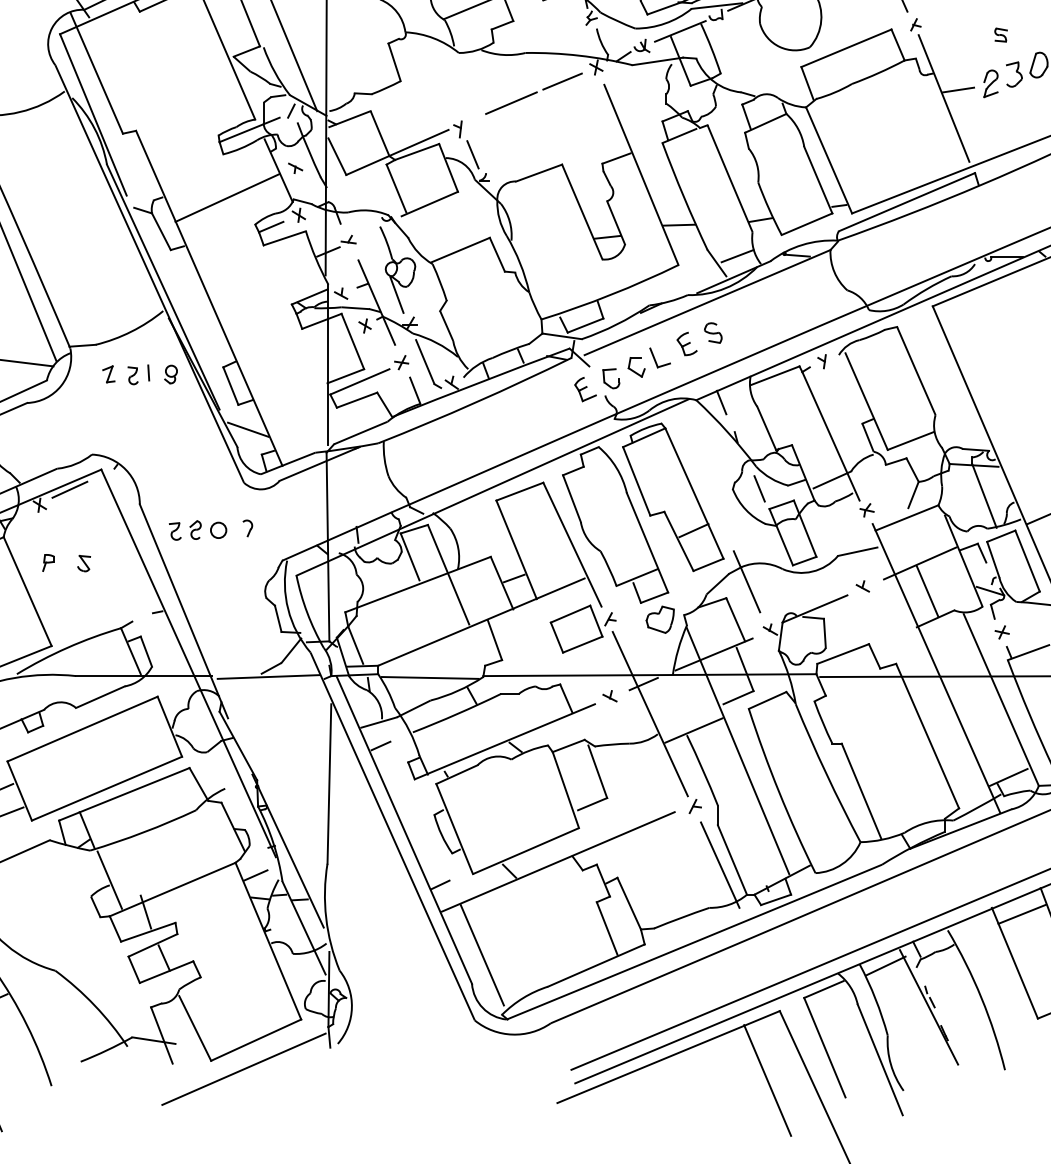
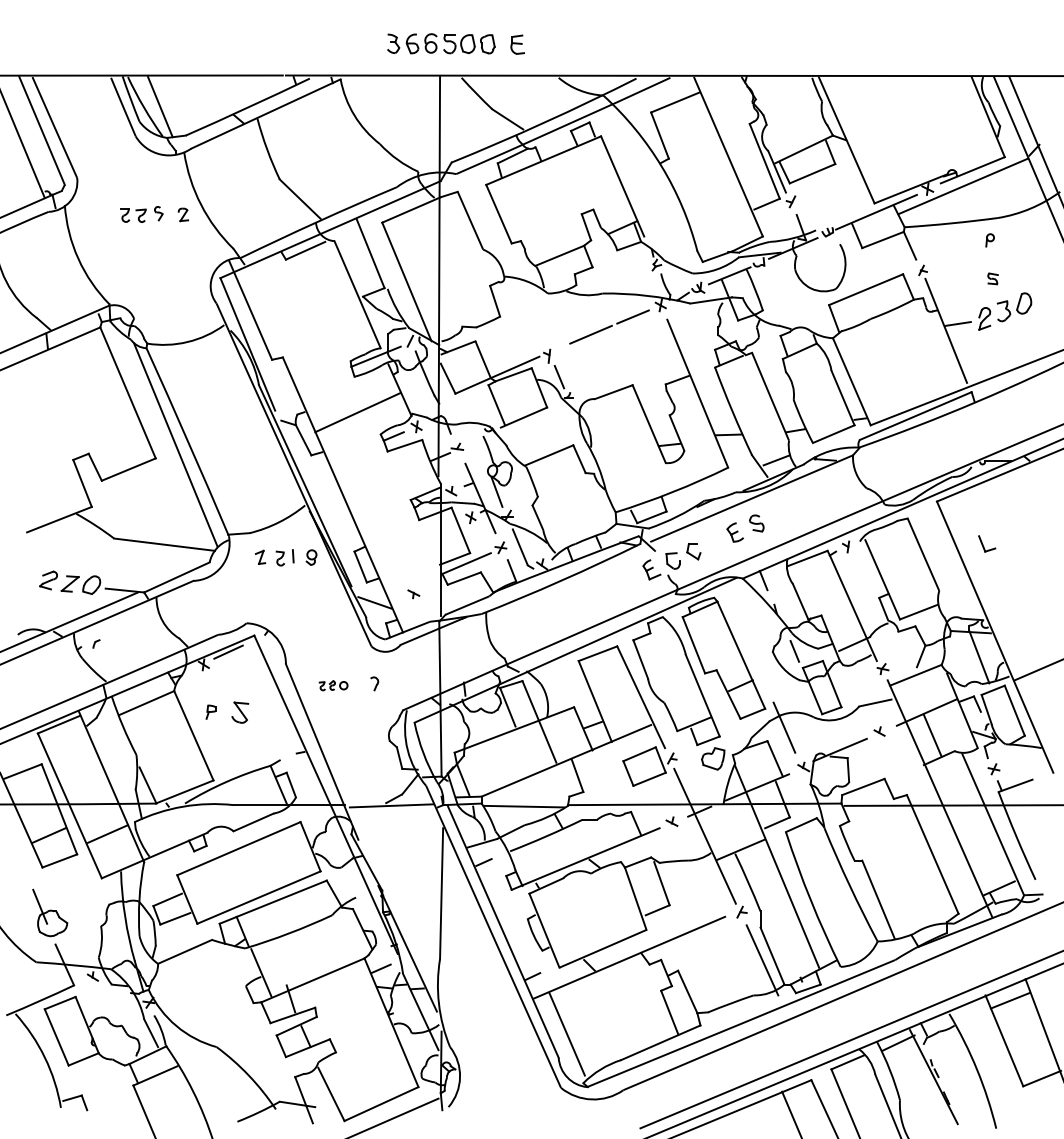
part: (295, 168) -> (413, 594), moved
part: (660, 357) -> (987, 543), moved
part: (197, 530) -> (333, 685), size x0.6
part: (83, 563) -> (239, 712), size x1.6

